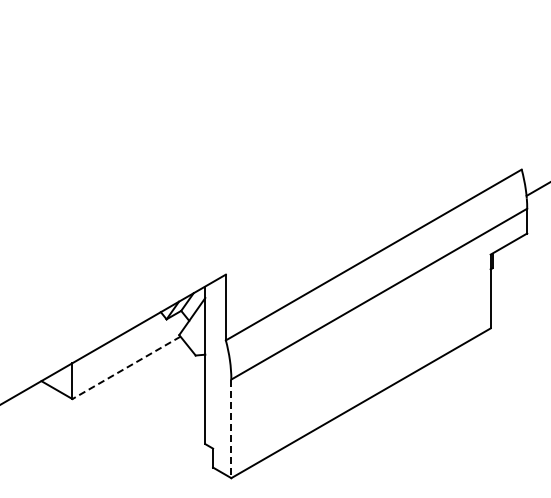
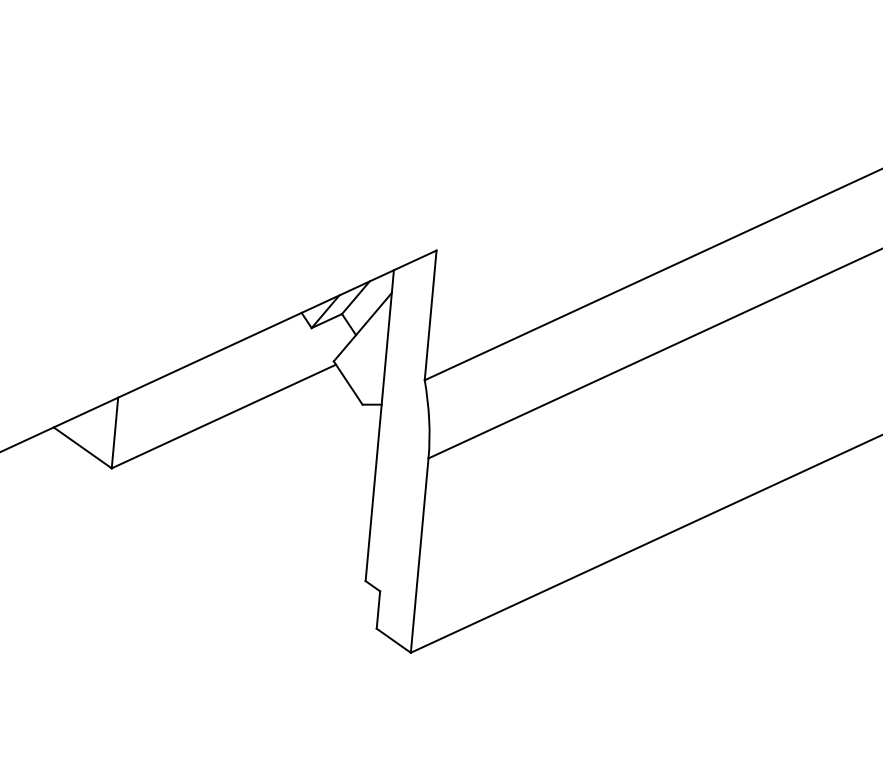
line: (126, 368) -> (223, 417), dashed -> solid
line: (231, 429) -> (419, 556), dashed -> solid

